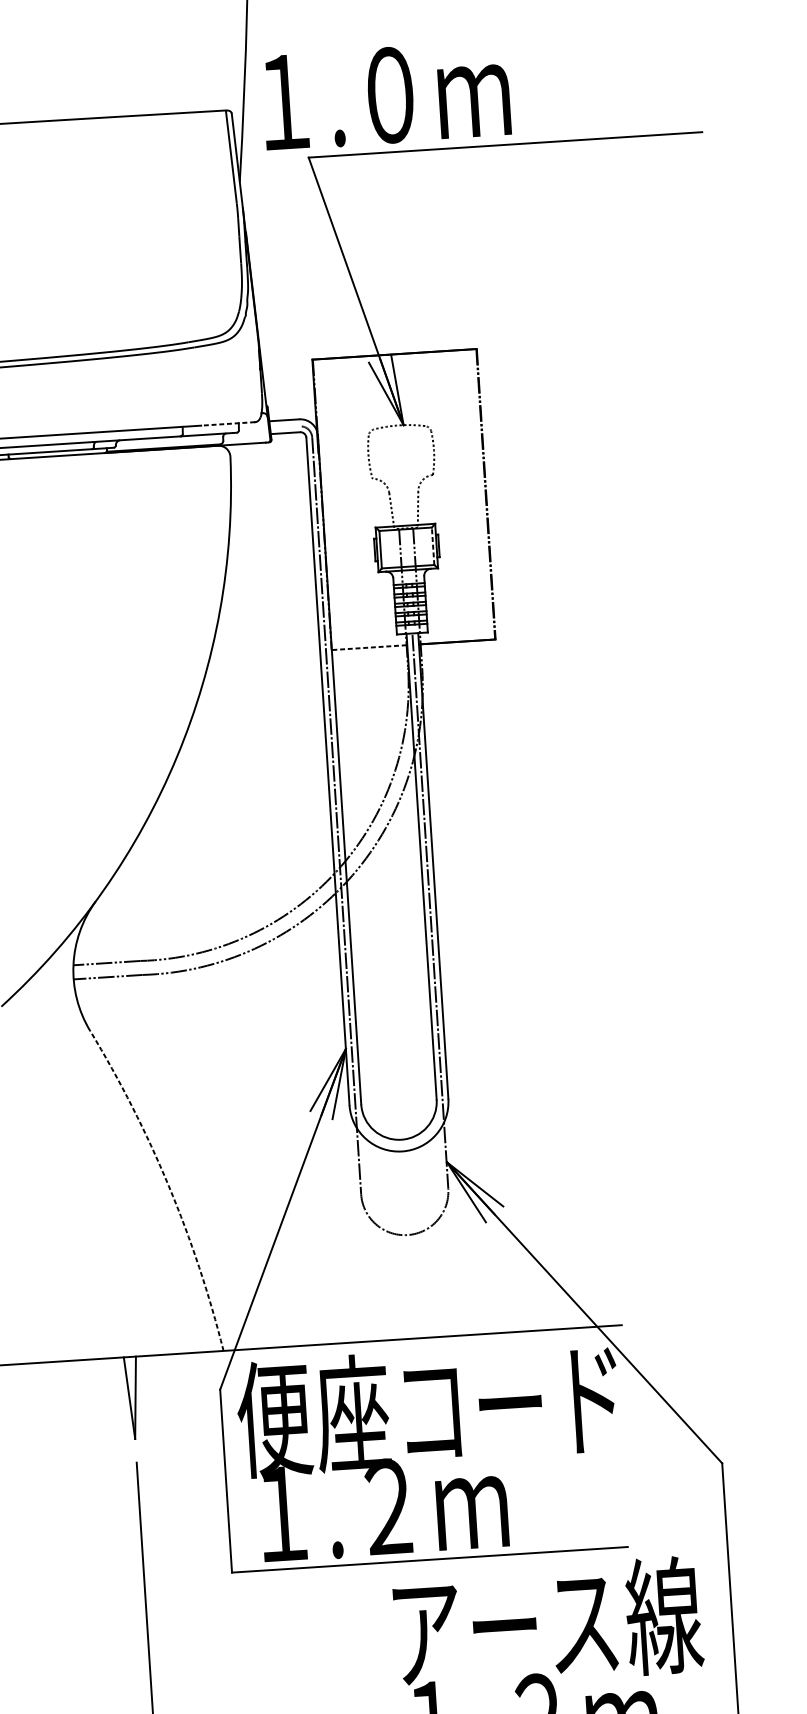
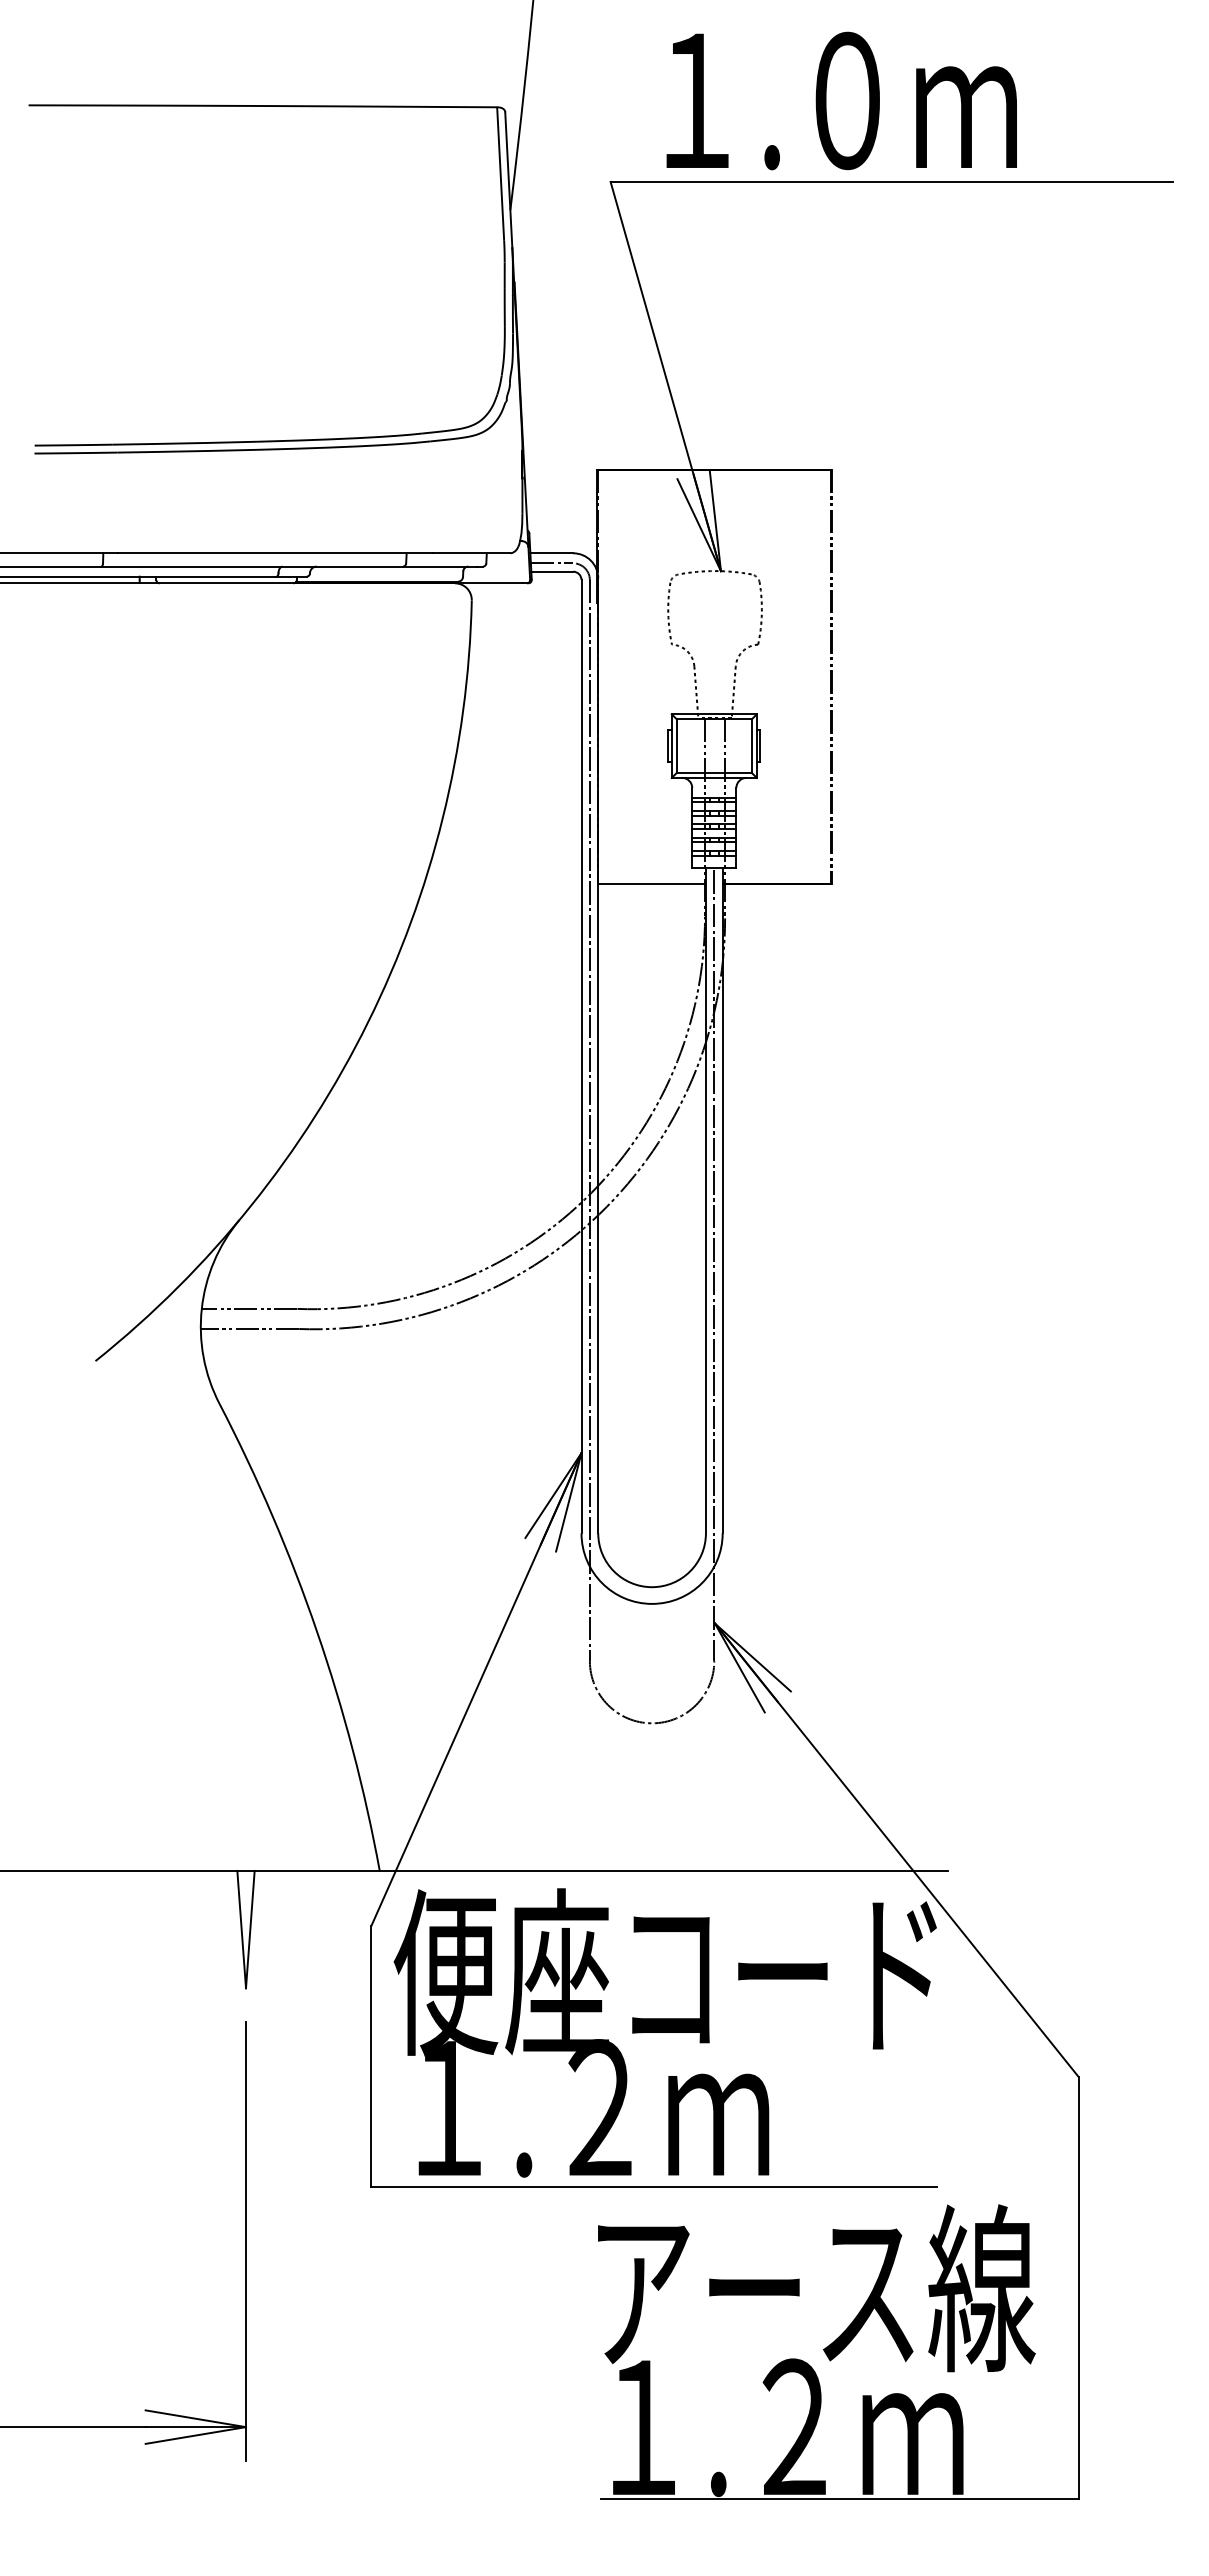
text: (386, 95) -> (841, 100), moved
line: (227, 424) -> (470, 553), dashed -> solid
line: (284, 427) -> (551, 563), added
line: (432, 546) -> (751, 746), dashed -> solid
line: (369, 647) -> (651, 884), dashed -> solid
arc: (169, 1185) -> (317, 1631), dashed -> solid

